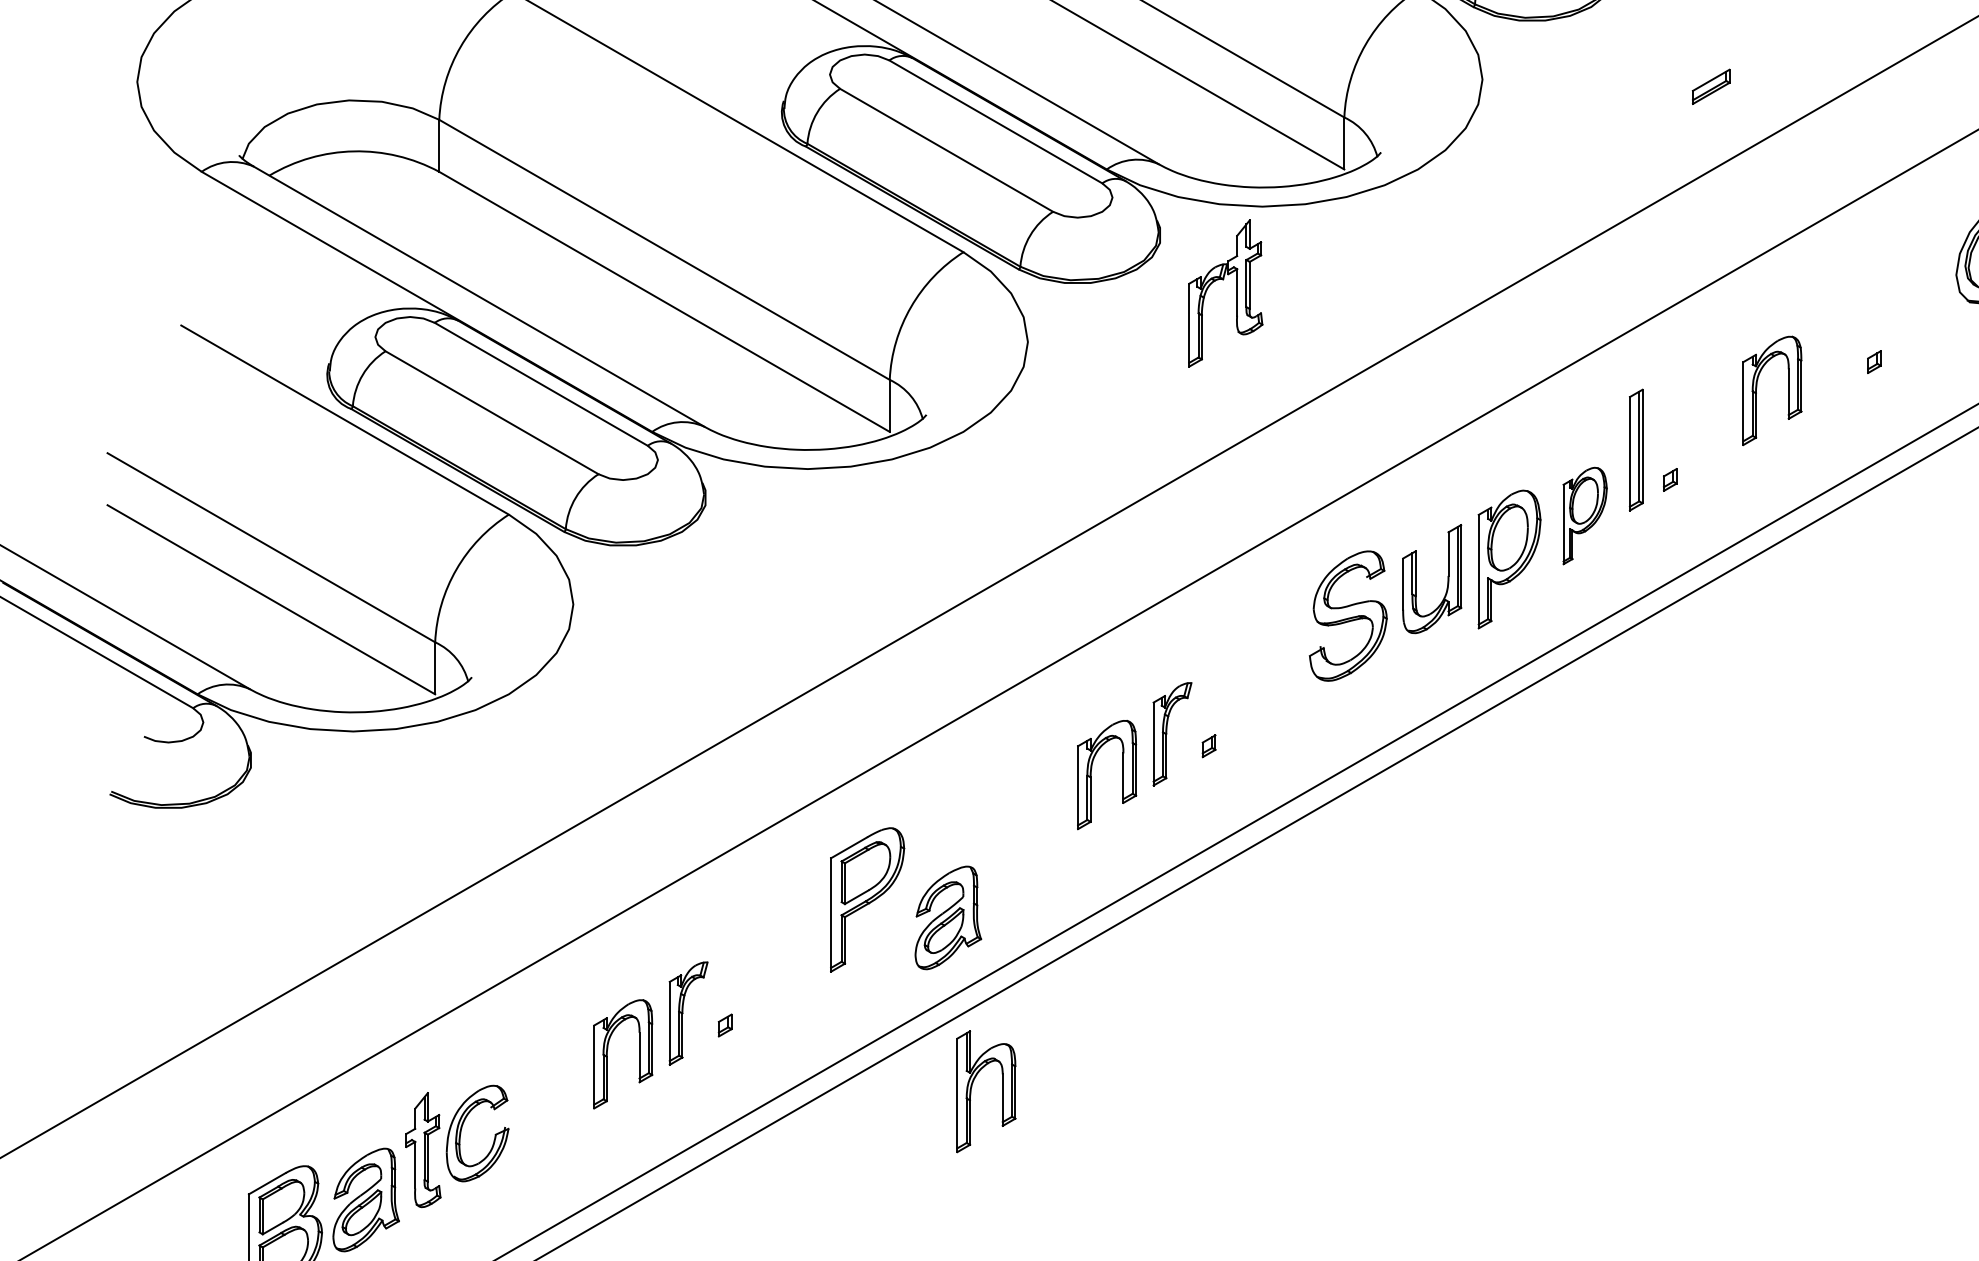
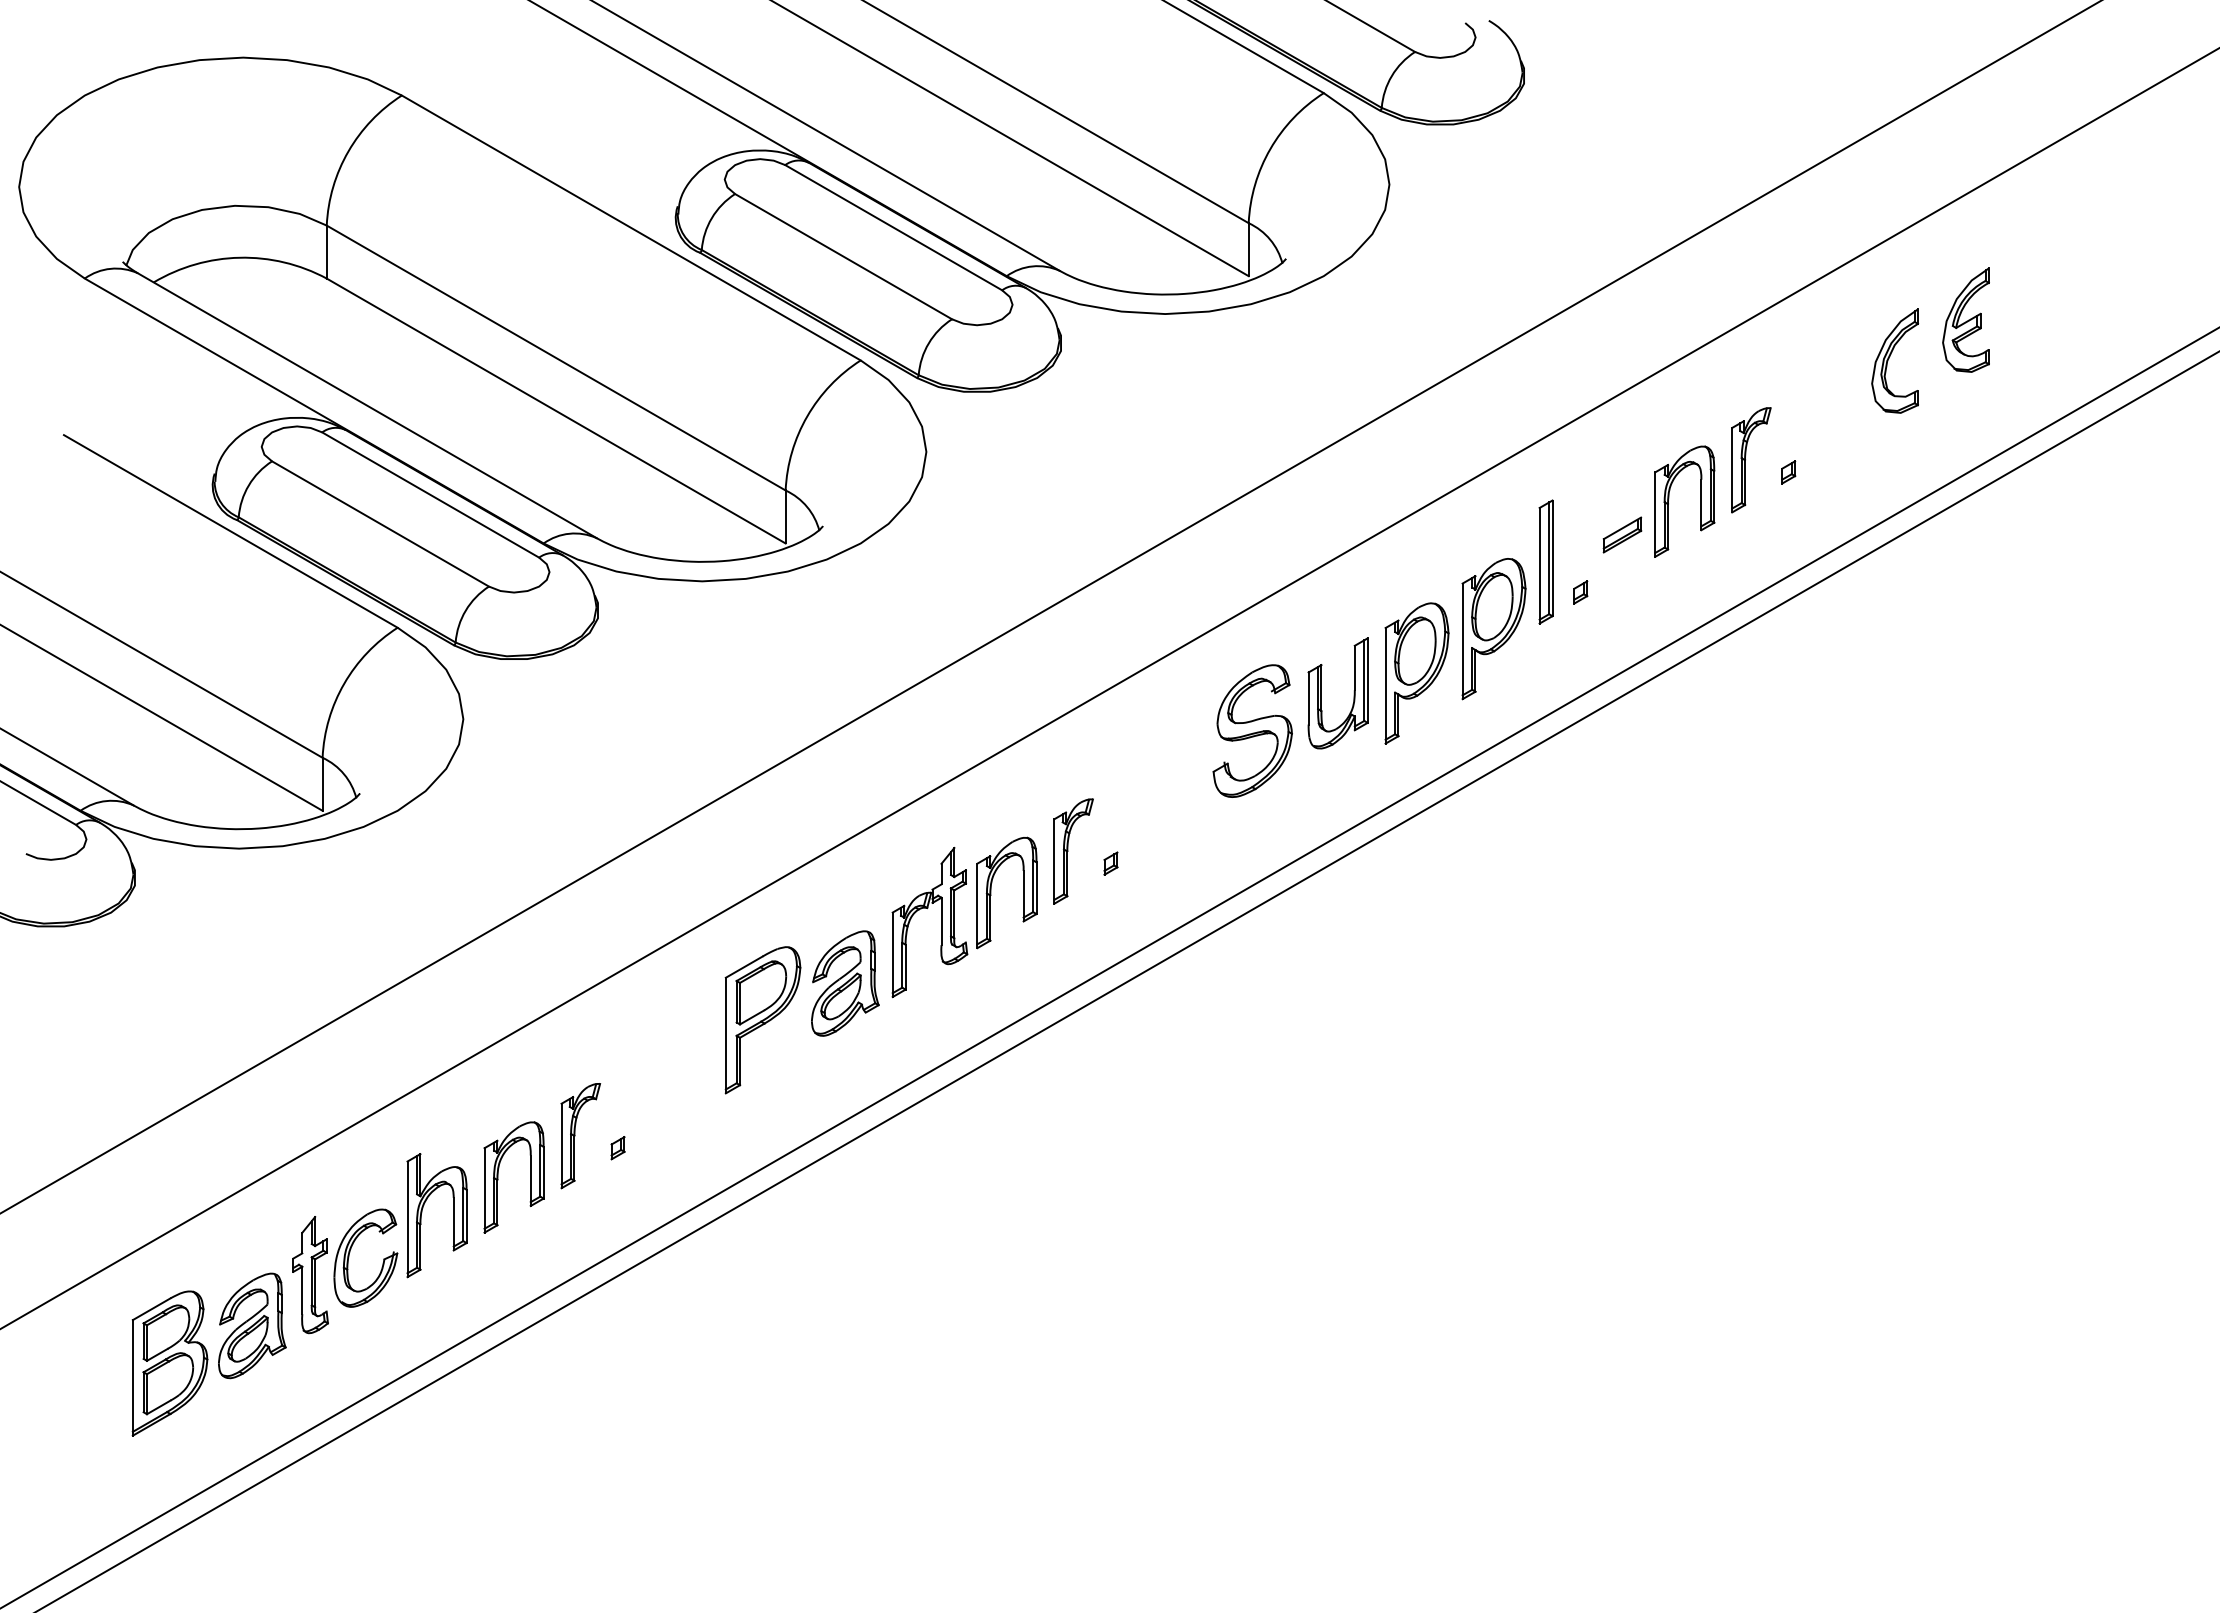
part: (1711, 86) -> (1622, 534), moved
part: (1237, 293) -> (941, 922), moved
part: (1837, 350) -> (1751, 460), added
part: (1584, 516) -> (1493, 629), size x1.43
part: (948, 917) -> (845, 983), moved
part: (972, 1088) -> (422, 1212), moved

